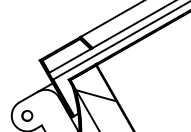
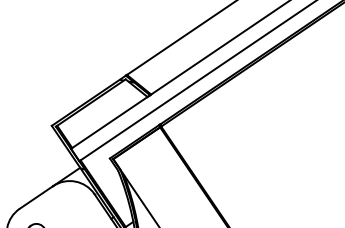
hatch: (96, 95) -> (165, 184), removed

